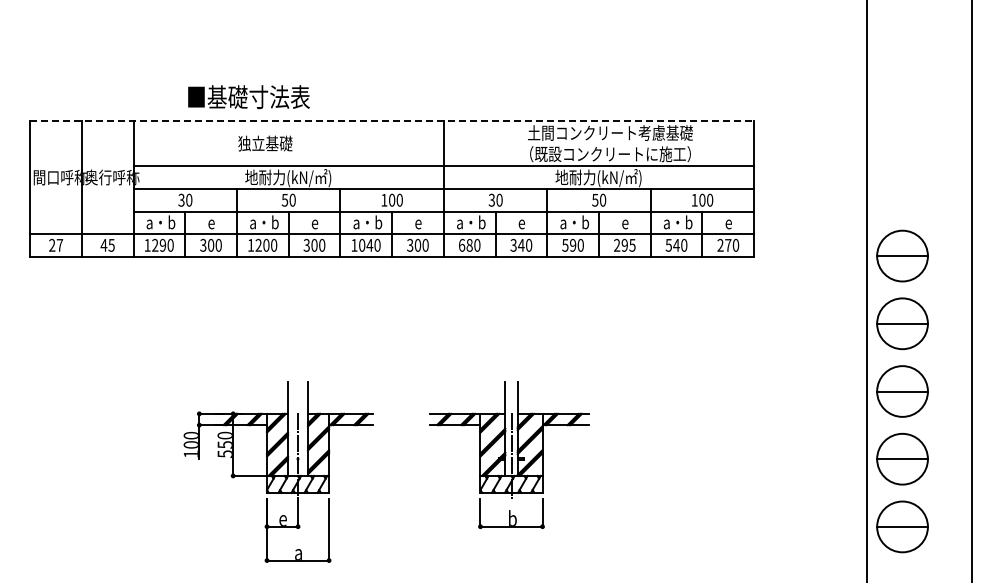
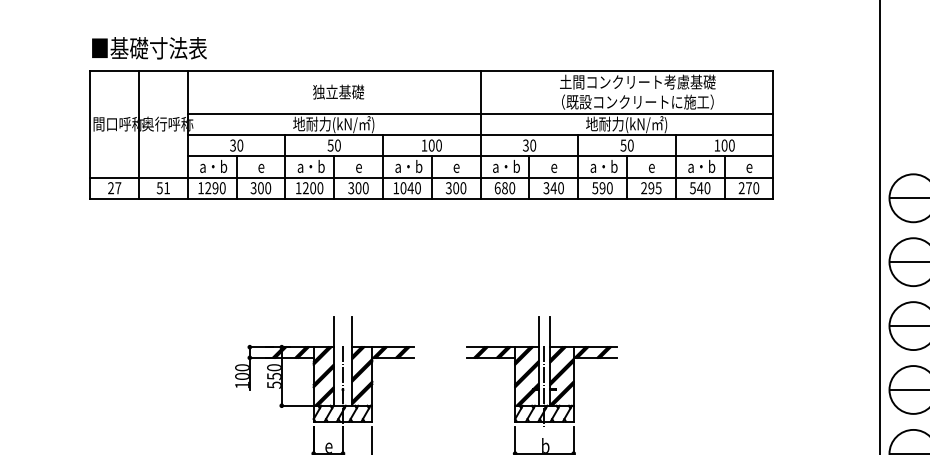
text: (248, 97) -> (149, 48), moved
line: (392, 121) -> (432, 71), dashed -> solid
text: (265, 143) -> (338, 92), moved
text: (107, 245) -> (163, 188), 45 -> 51

